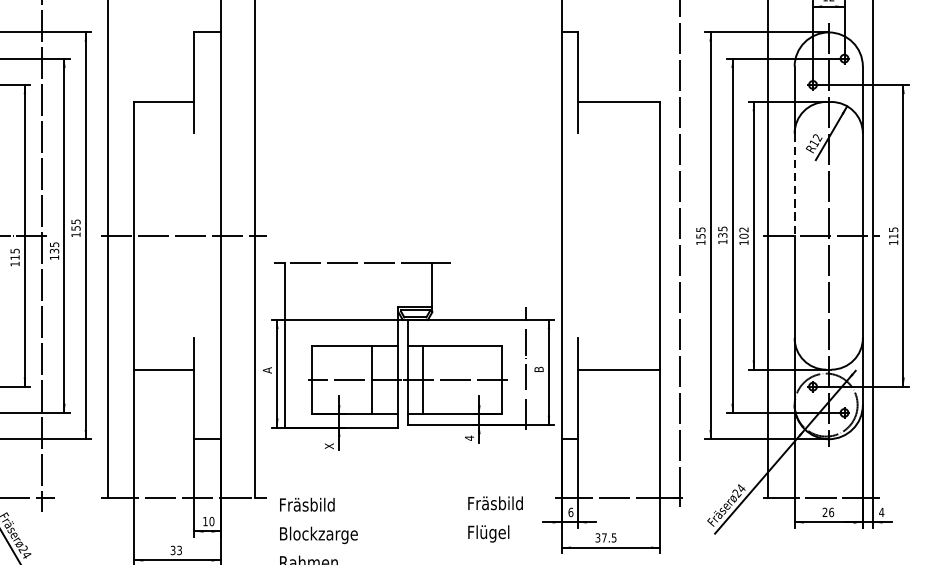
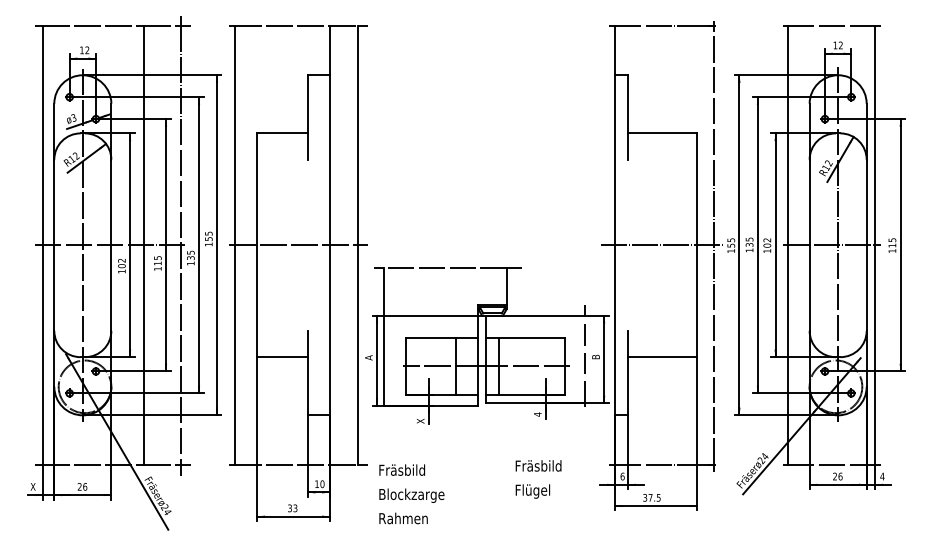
line: (794, 184) -> (809, 202), dashed -> solid
line: (617, 236) -> (661, 245), added
text: (495, 519) -> (538, 479), moved

